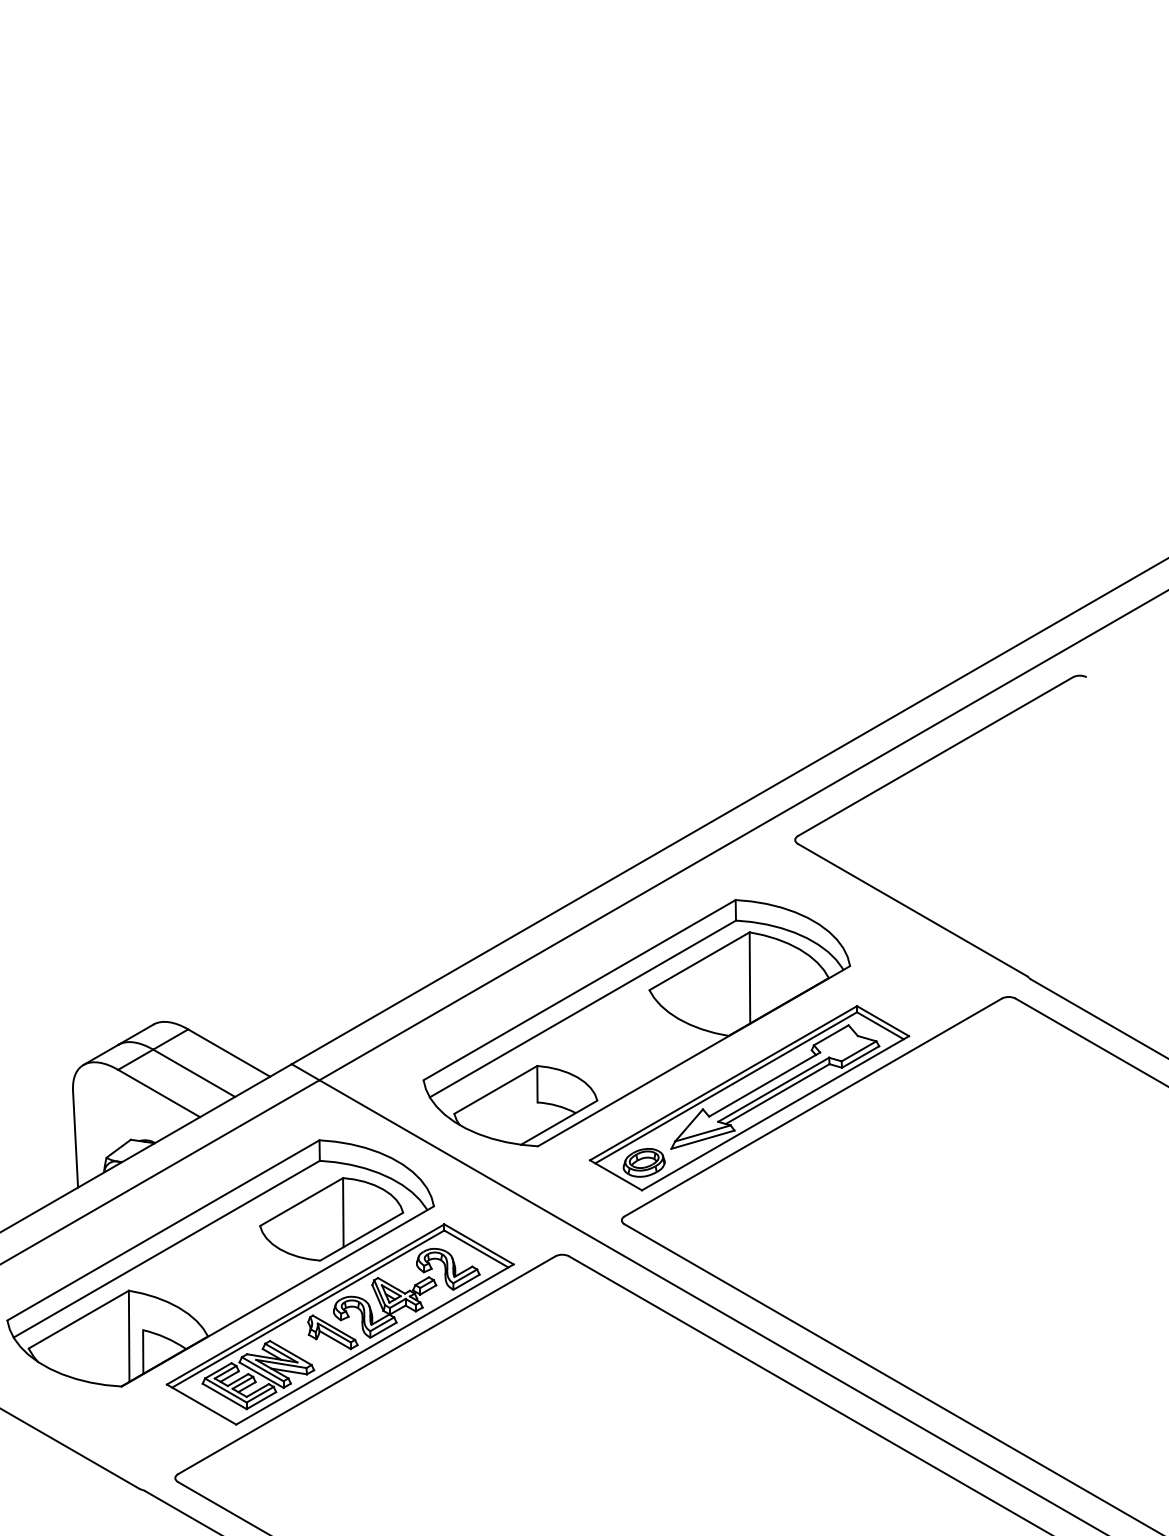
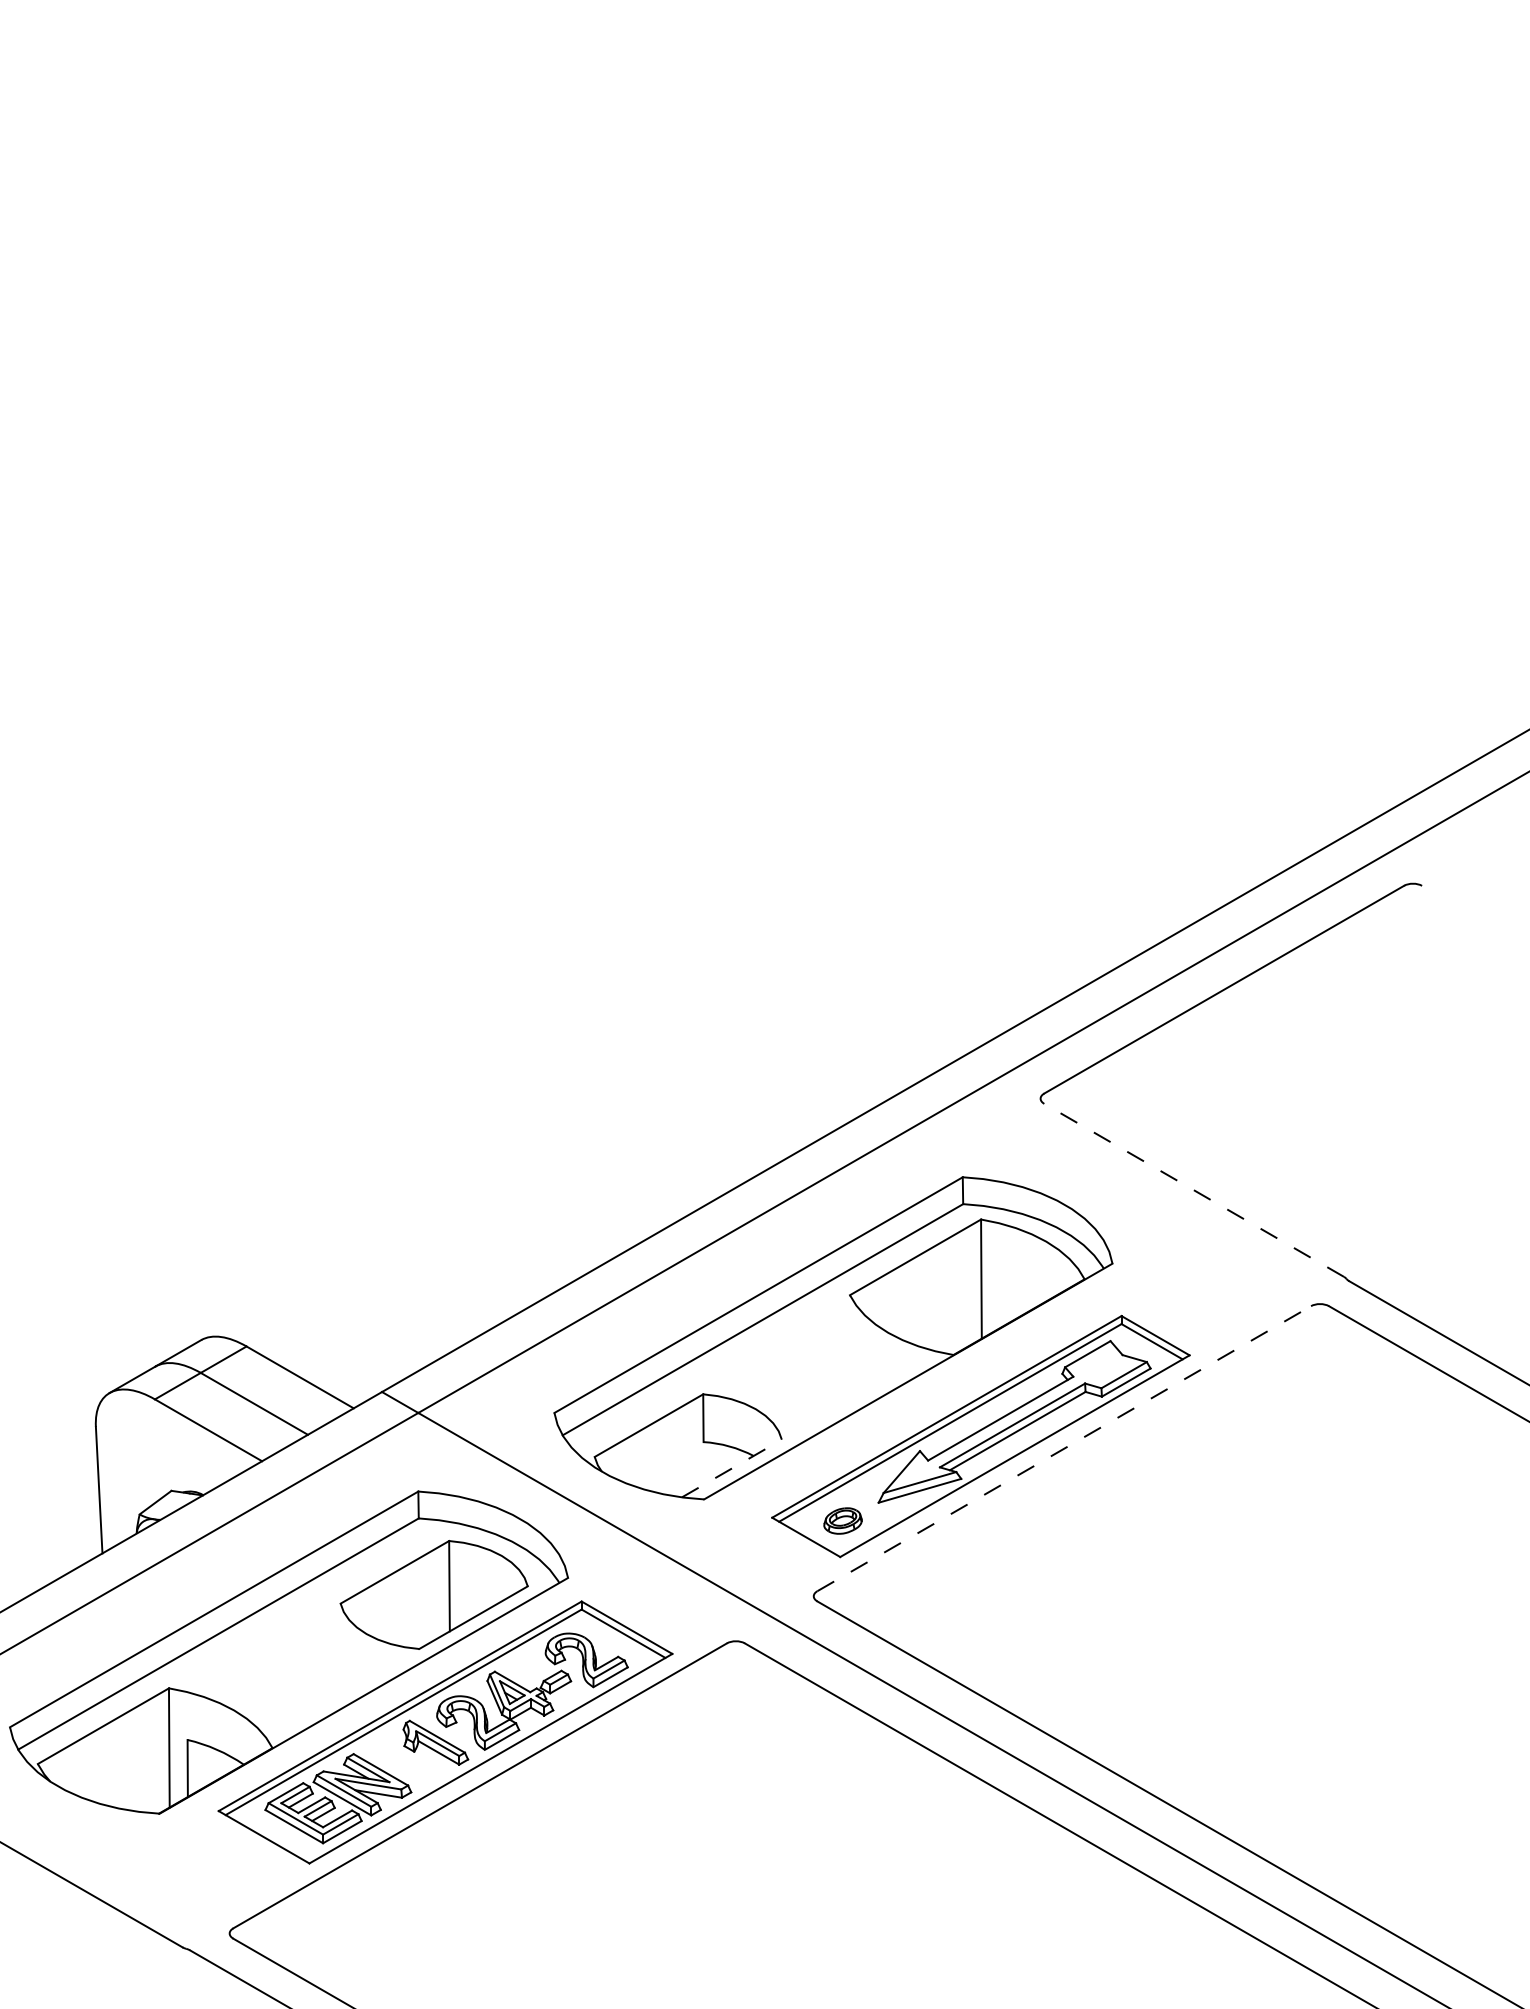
line: (912, 910) -> (1194, 1190), solid -> dashed
line: (813, 1107) -> (1064, 1448), solid -> dashed
line: (558, 1122) -> (731, 1468), solid -> dashed
part: (643, 1162) -> (842, 1520), size x0.7

